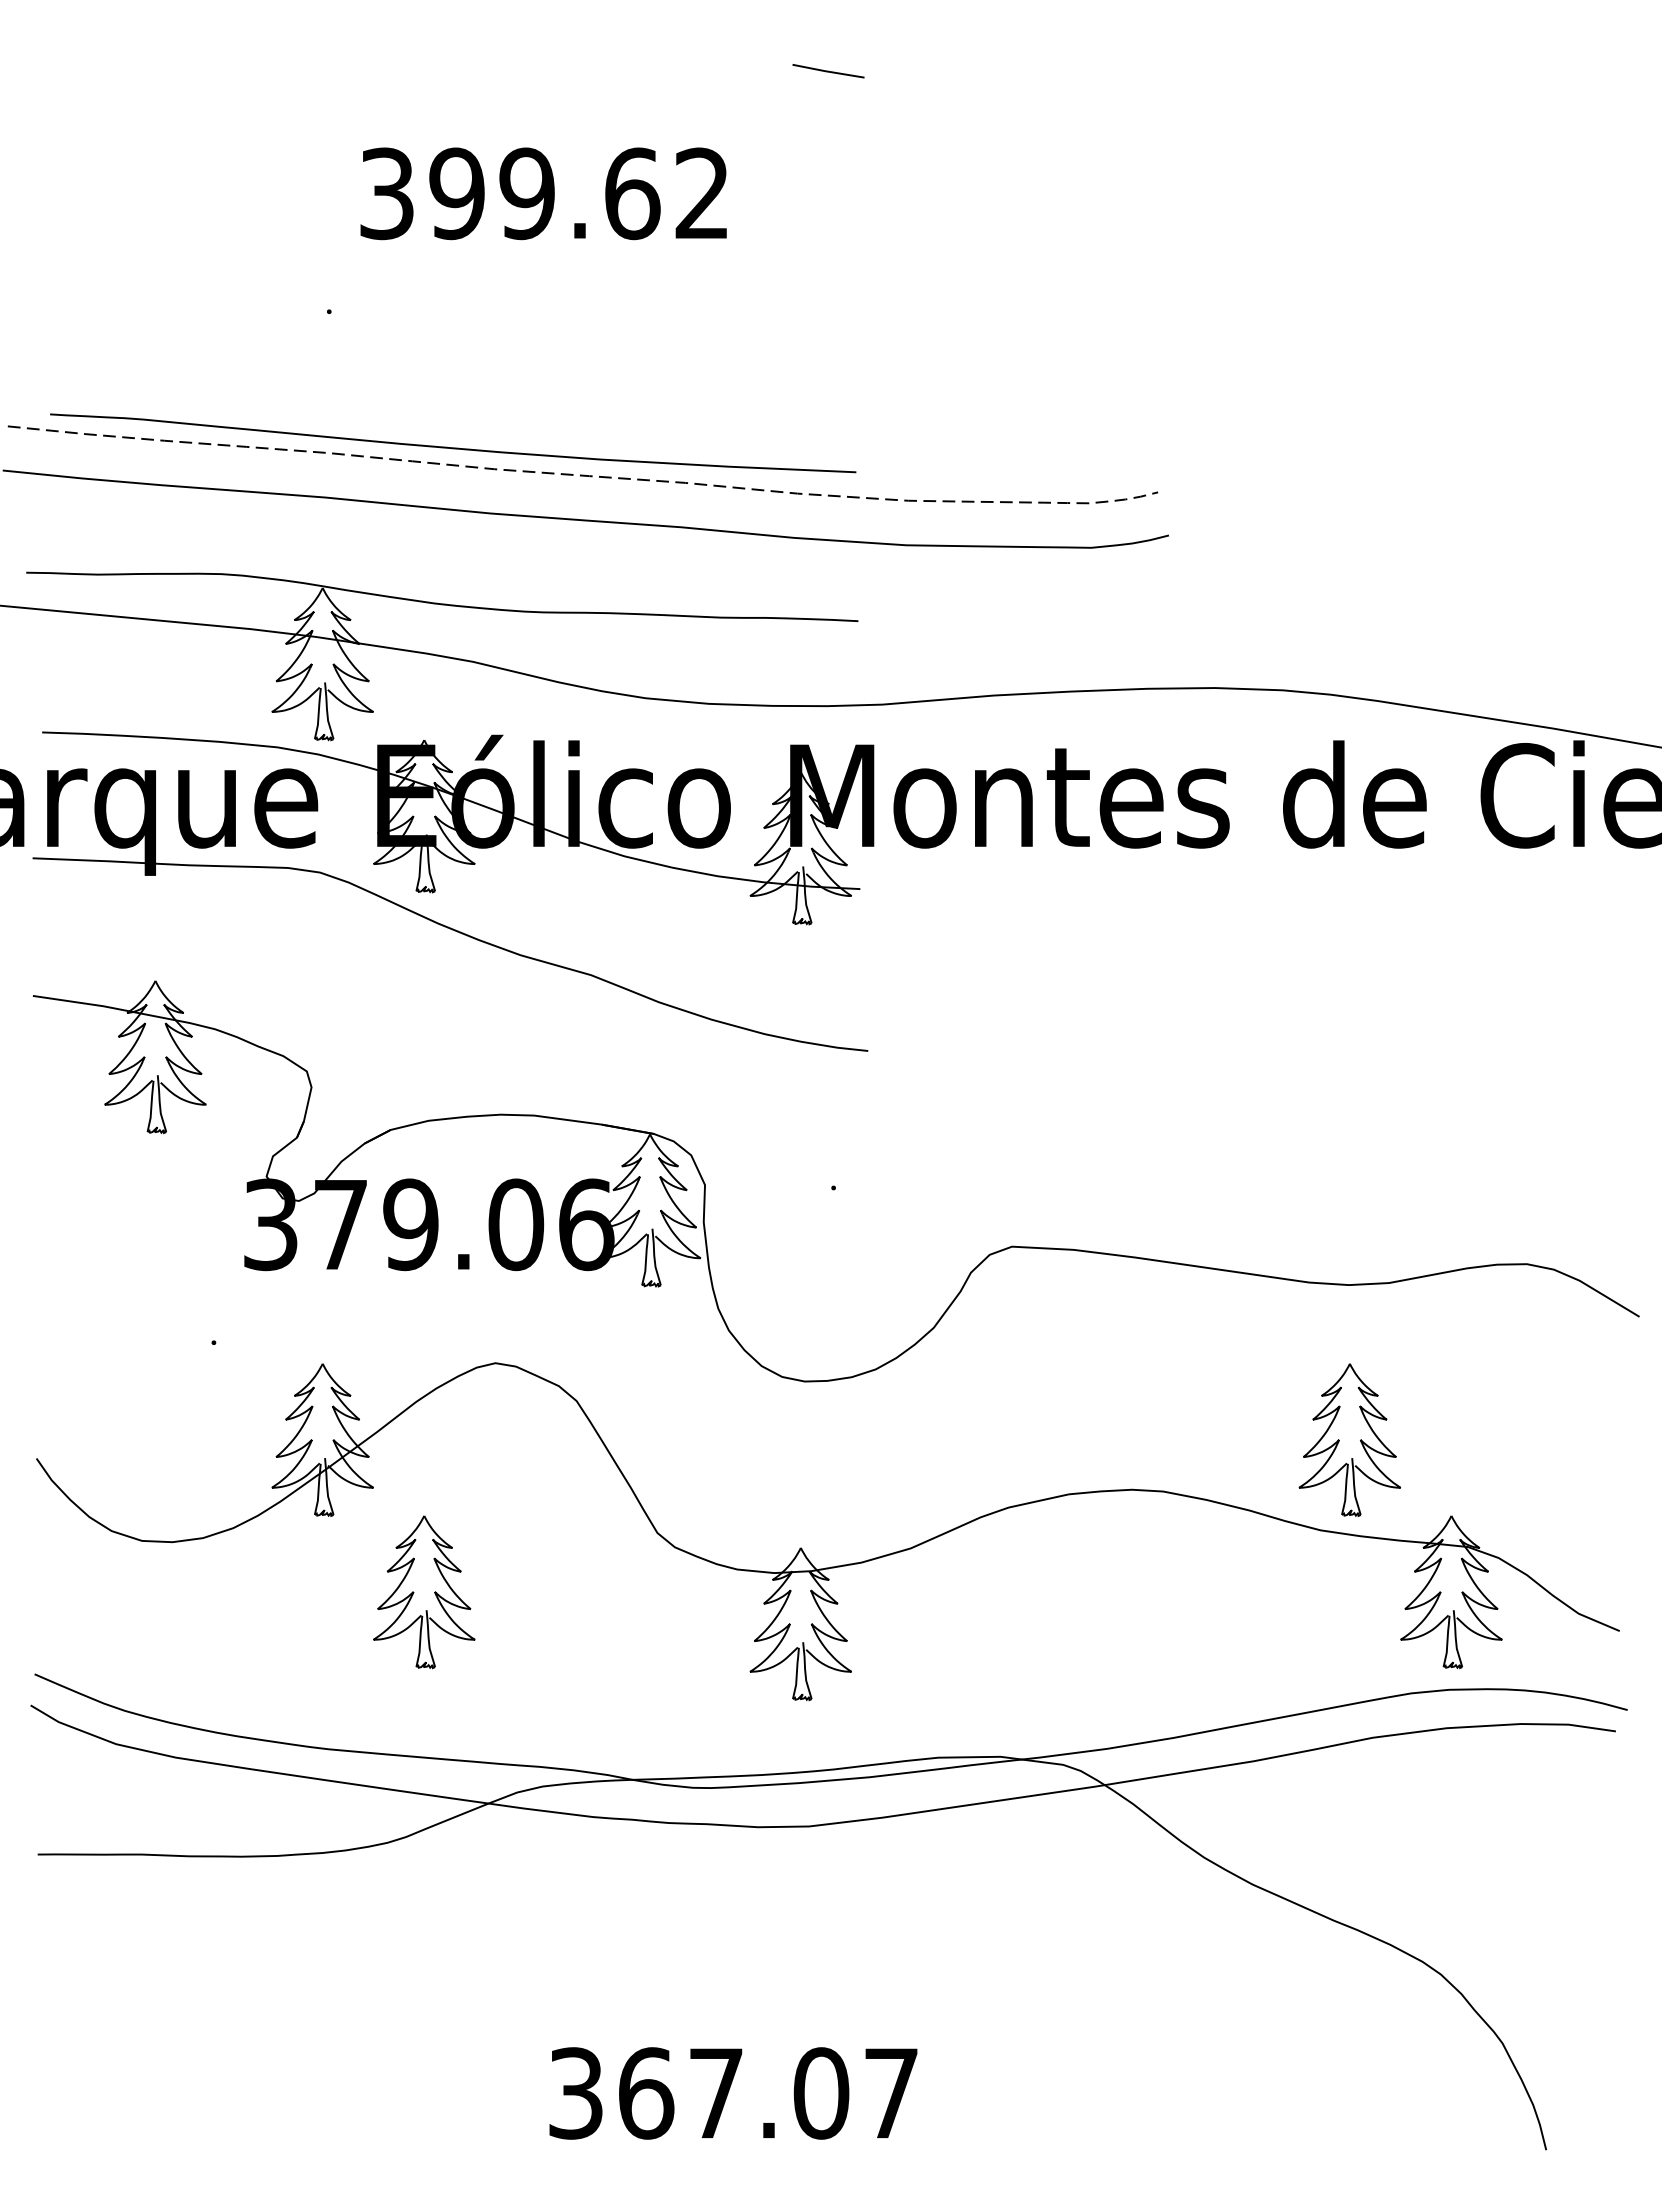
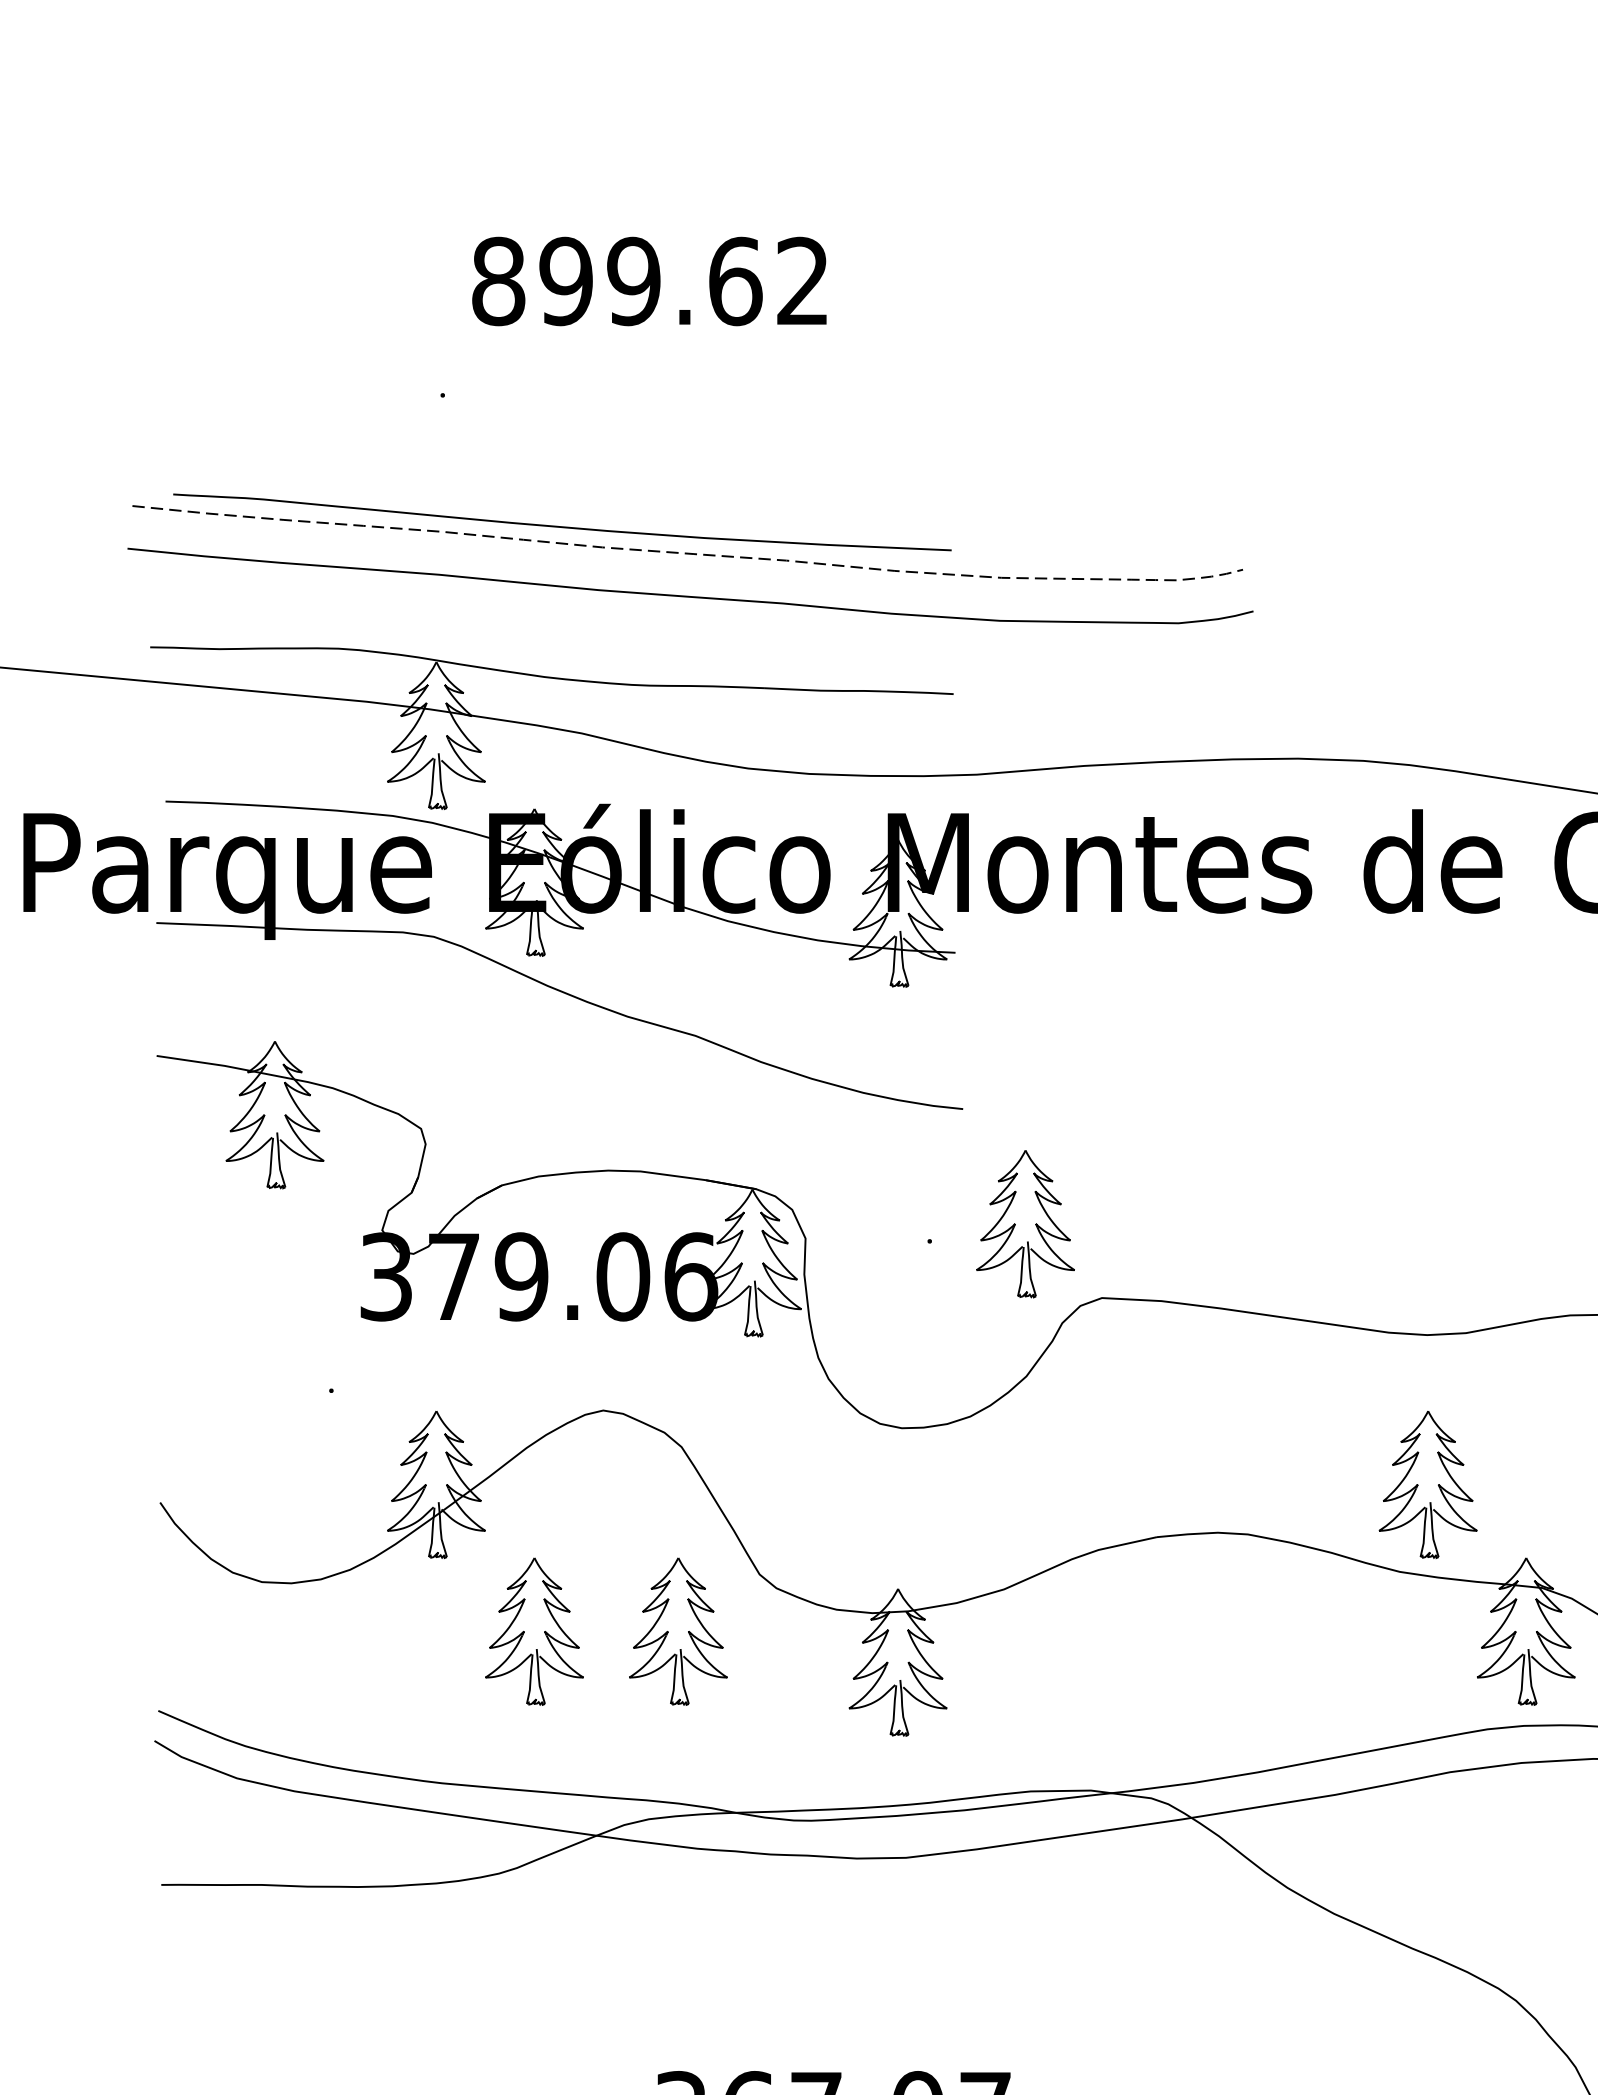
line: (828, 71) -> (924, 163), removed
text: (386, 193) -> (498, 281), 399.62 -> 899.62
part: (932, 1169) -> (1025, 1223), added
part: (573, 1592) -> (678, 1631), added

